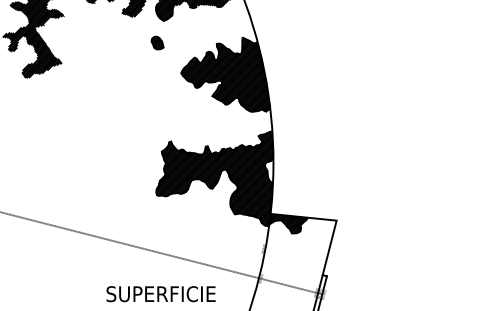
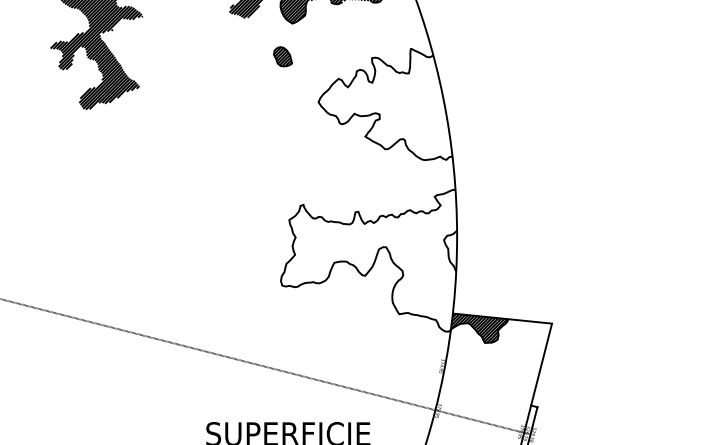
hatch: (225, 74) -> (385, 104), removed
hatch: (214, 178) -> (368, 260), removed

